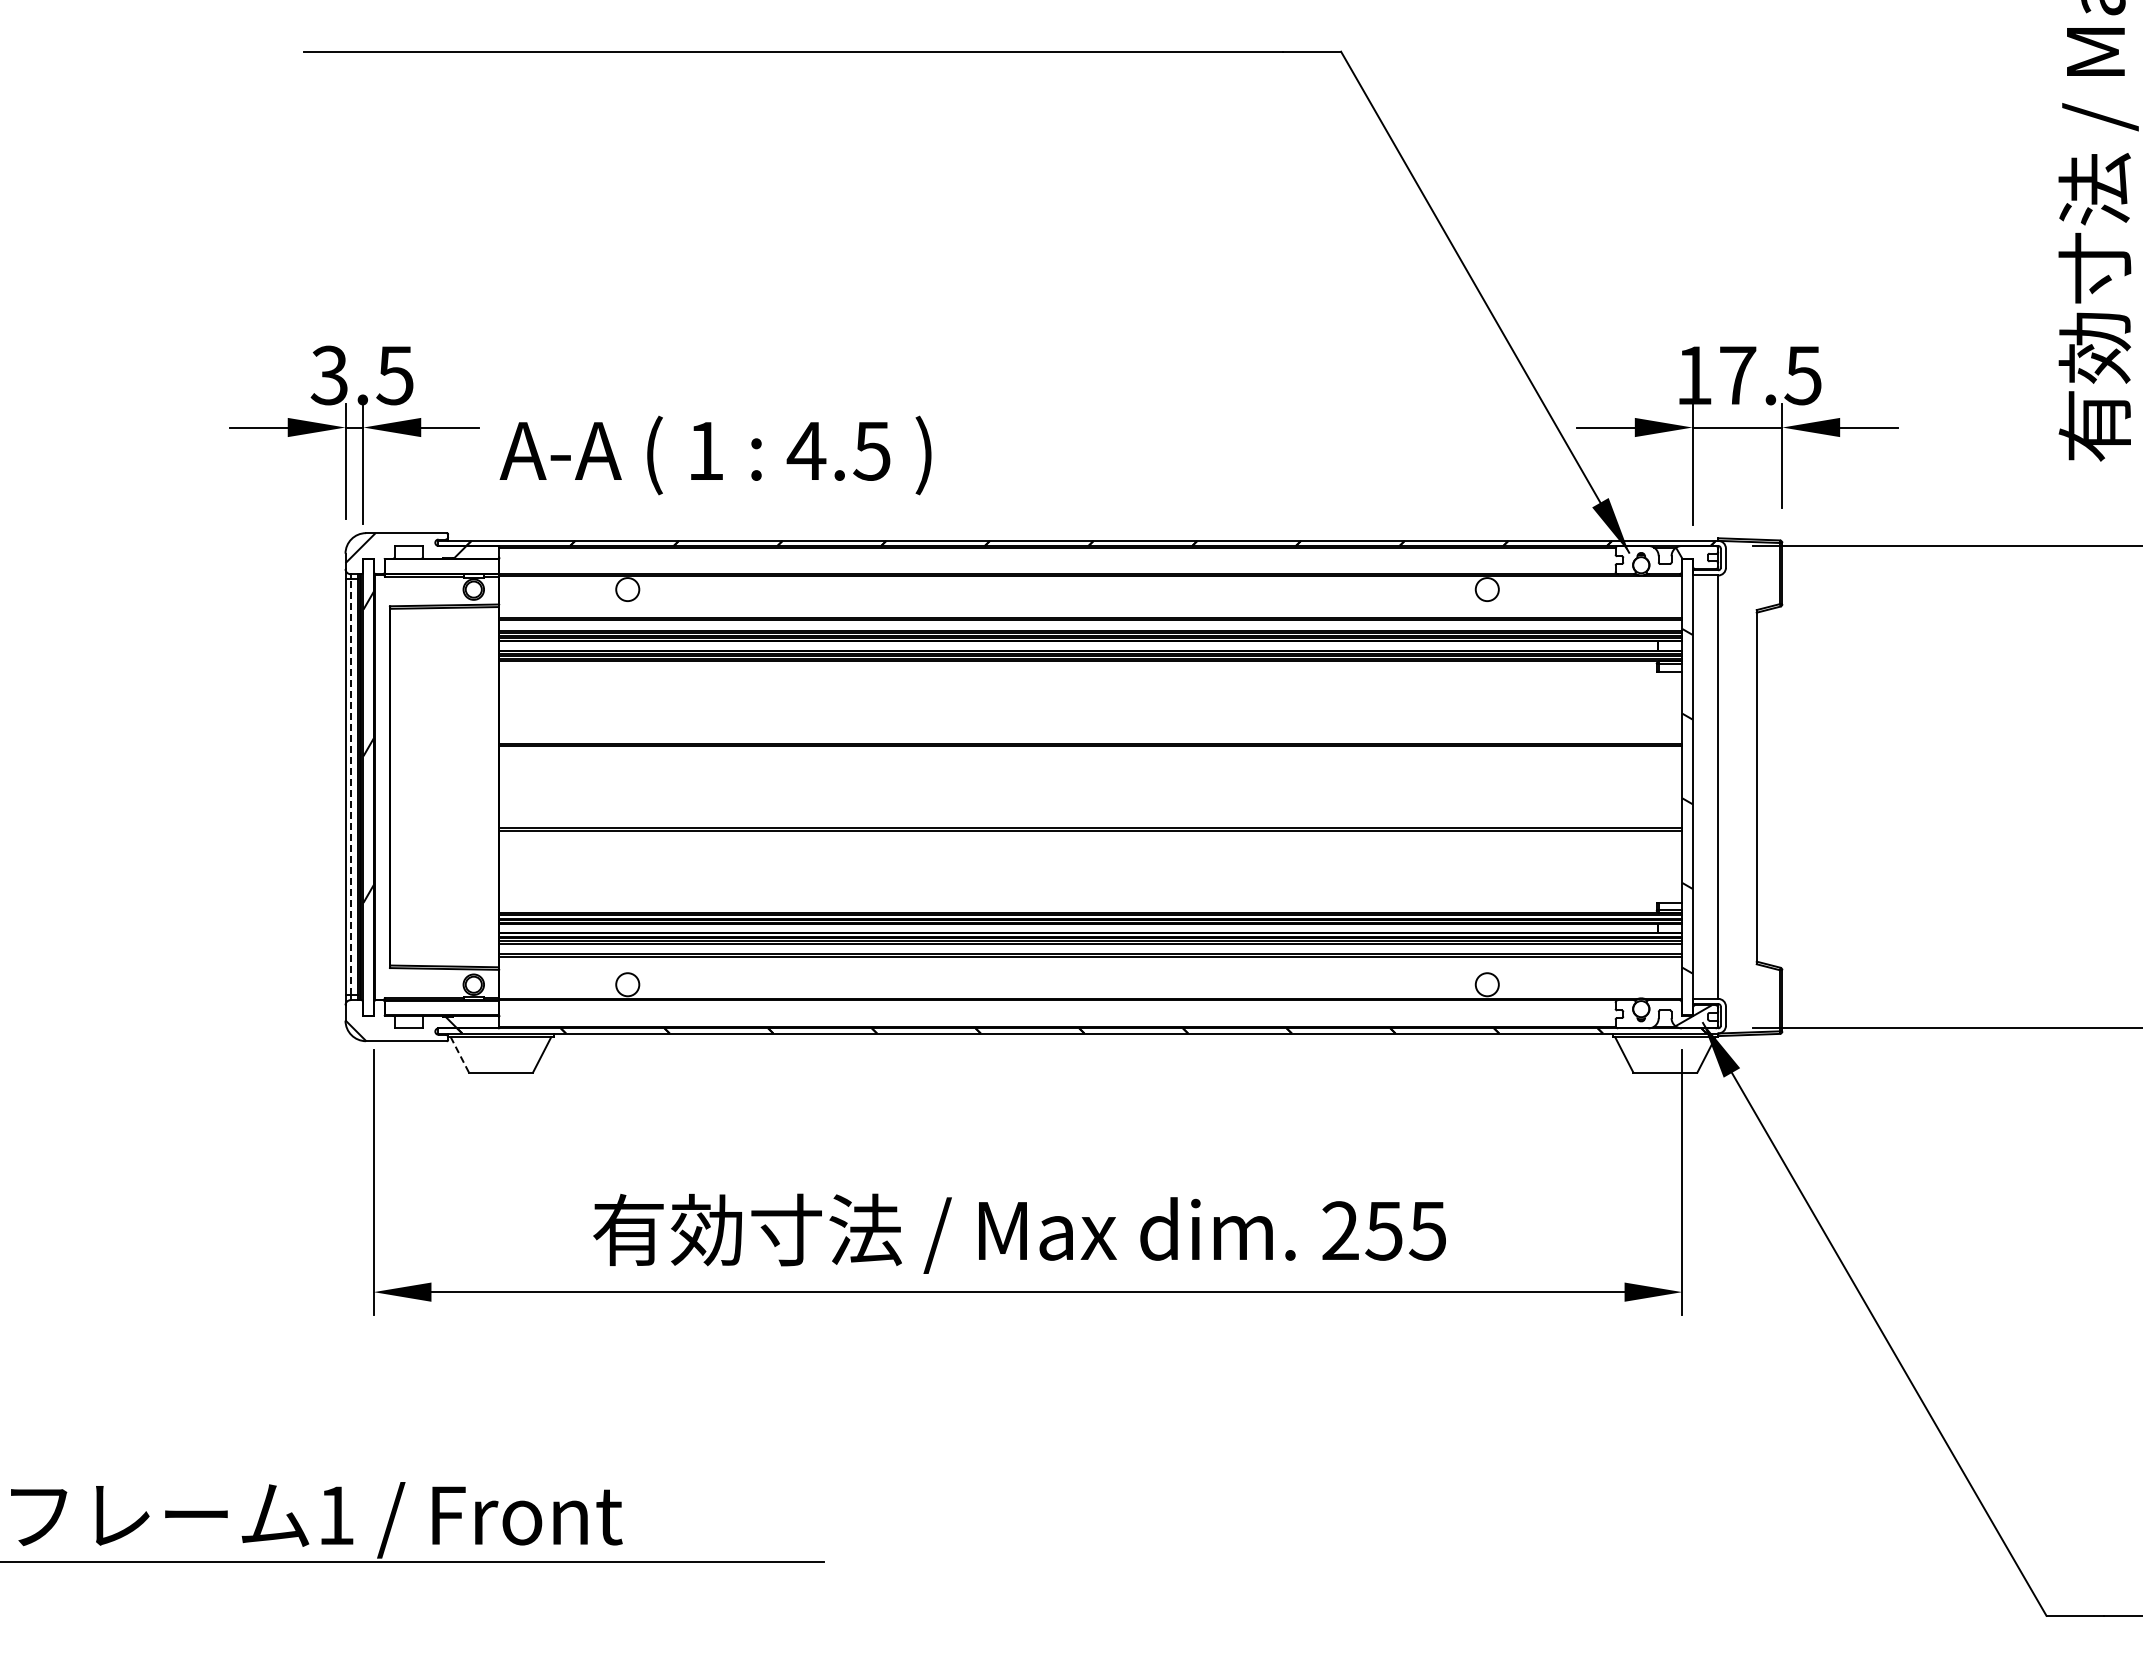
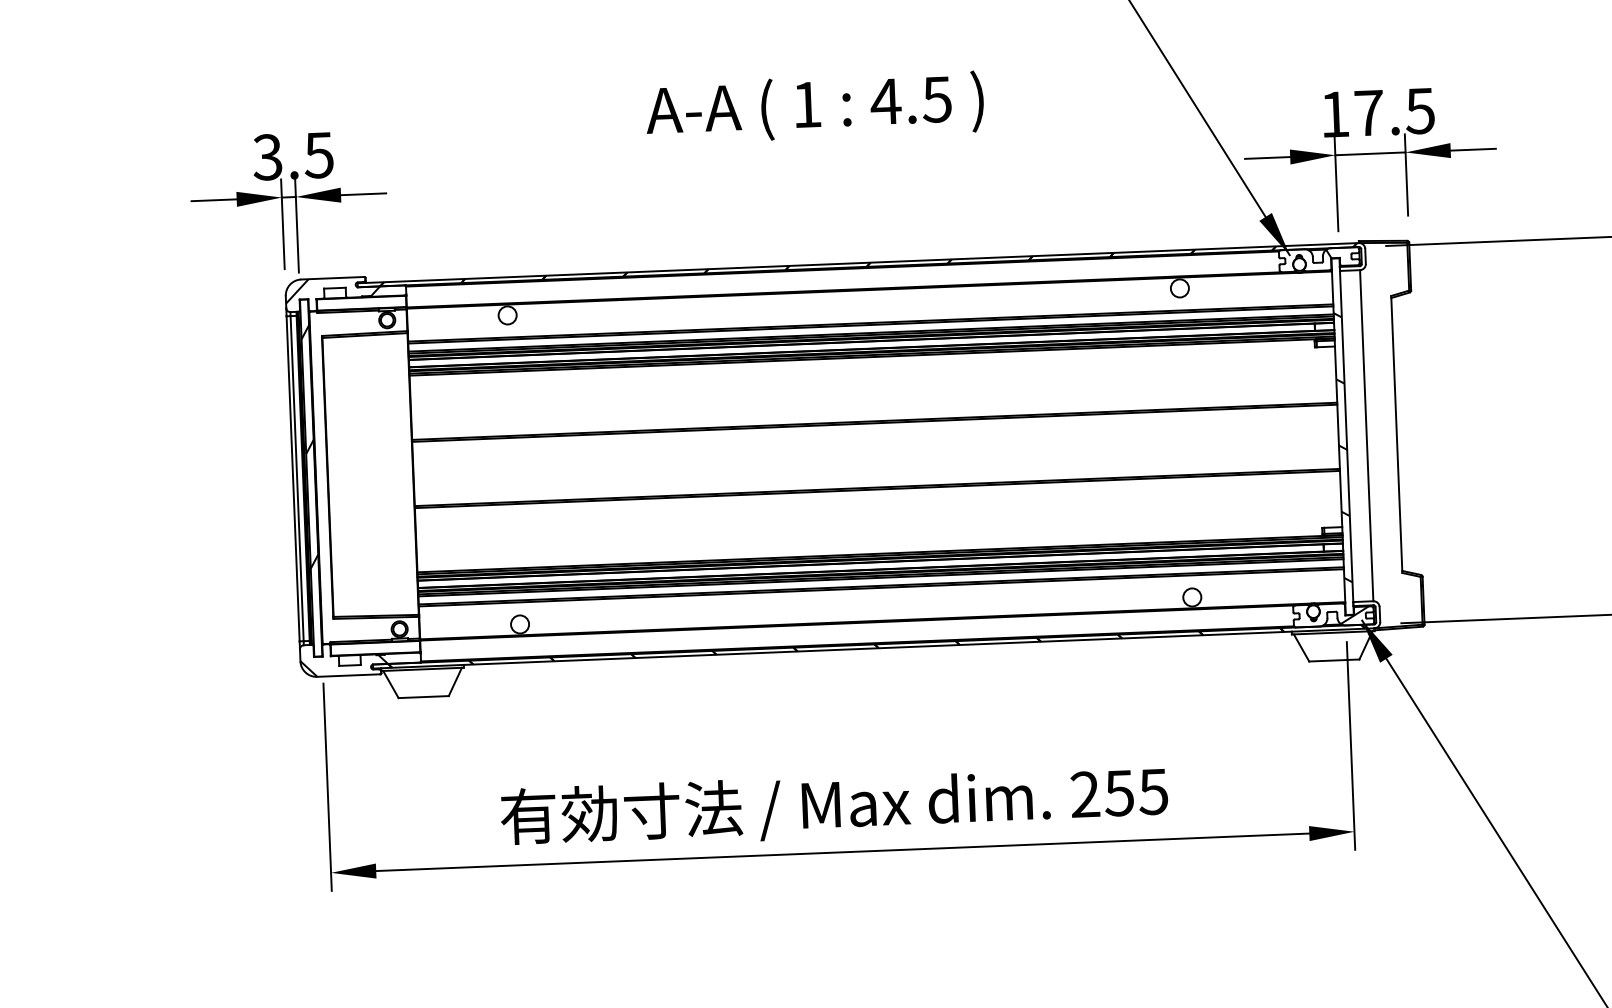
text: (715, 455) -> (814, 107), moved
line: (350, 787) -> (297, 478), dashed -> solid
line: (459, 1054) -> (390, 684), dashed -> solid

